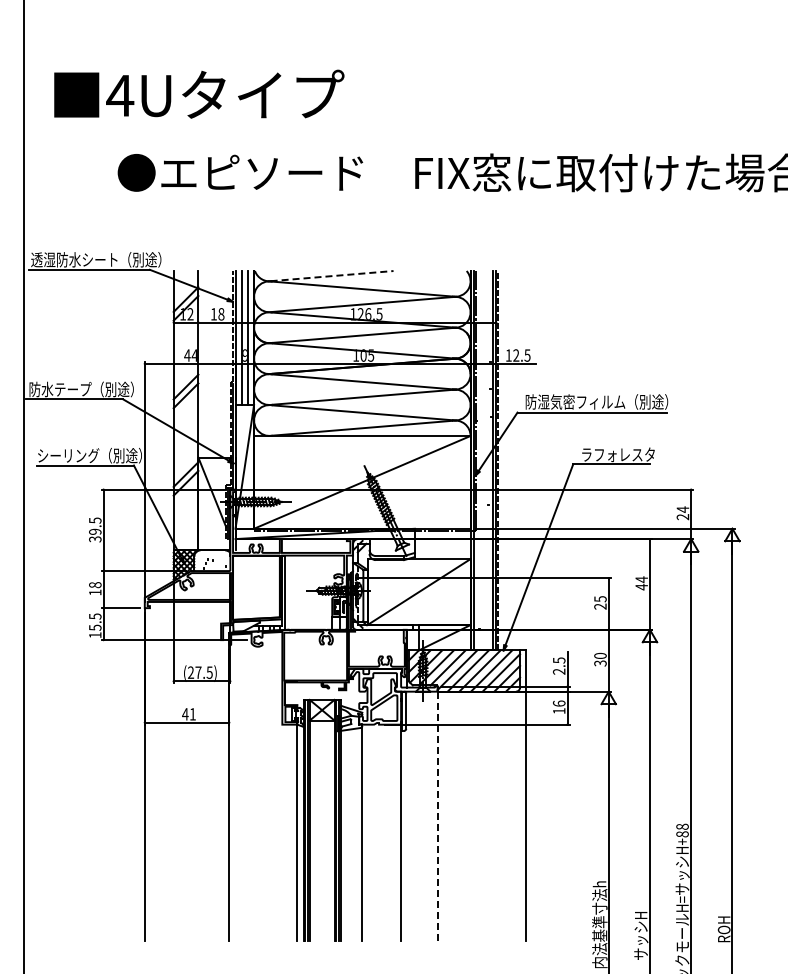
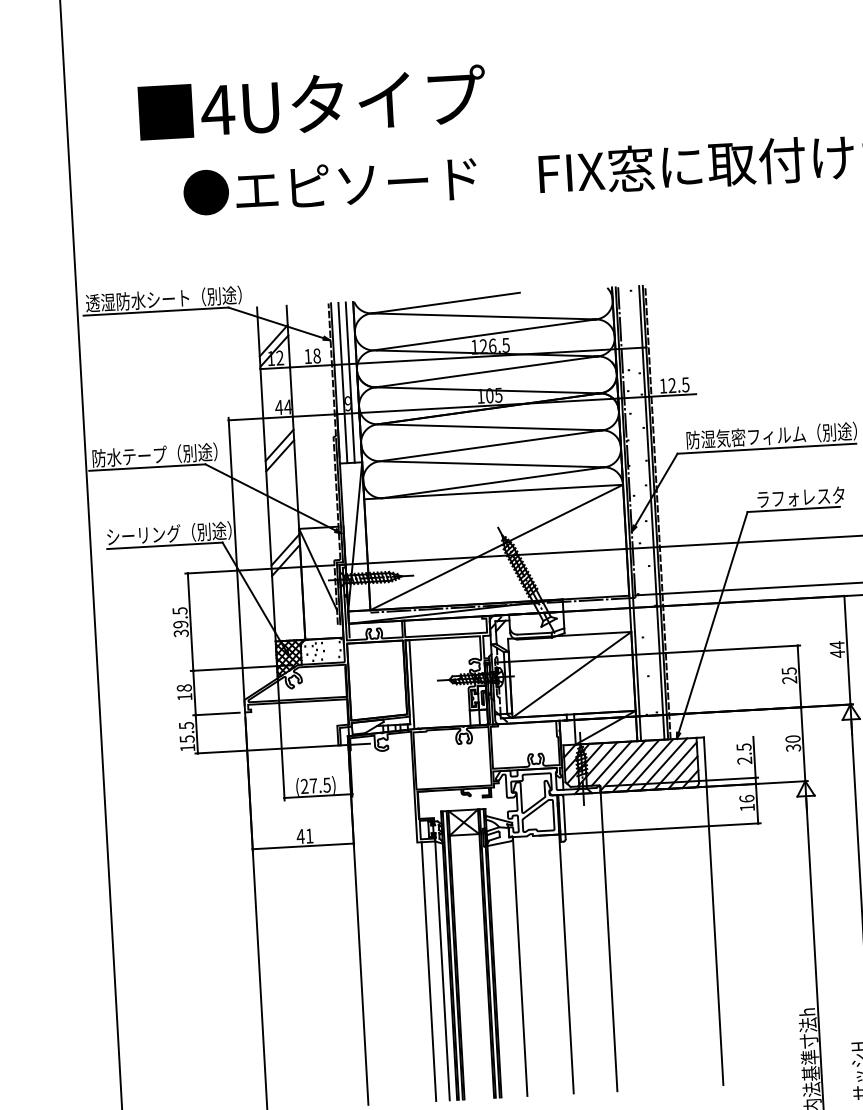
text: (199, 93) -> (312, 102), moved
line: (332, 276) -> (447, 303), dashed -> solid
line: (437, 815) -> (608, 940), dashed -> solid
line: (286, 832) -> (429, 971), added

